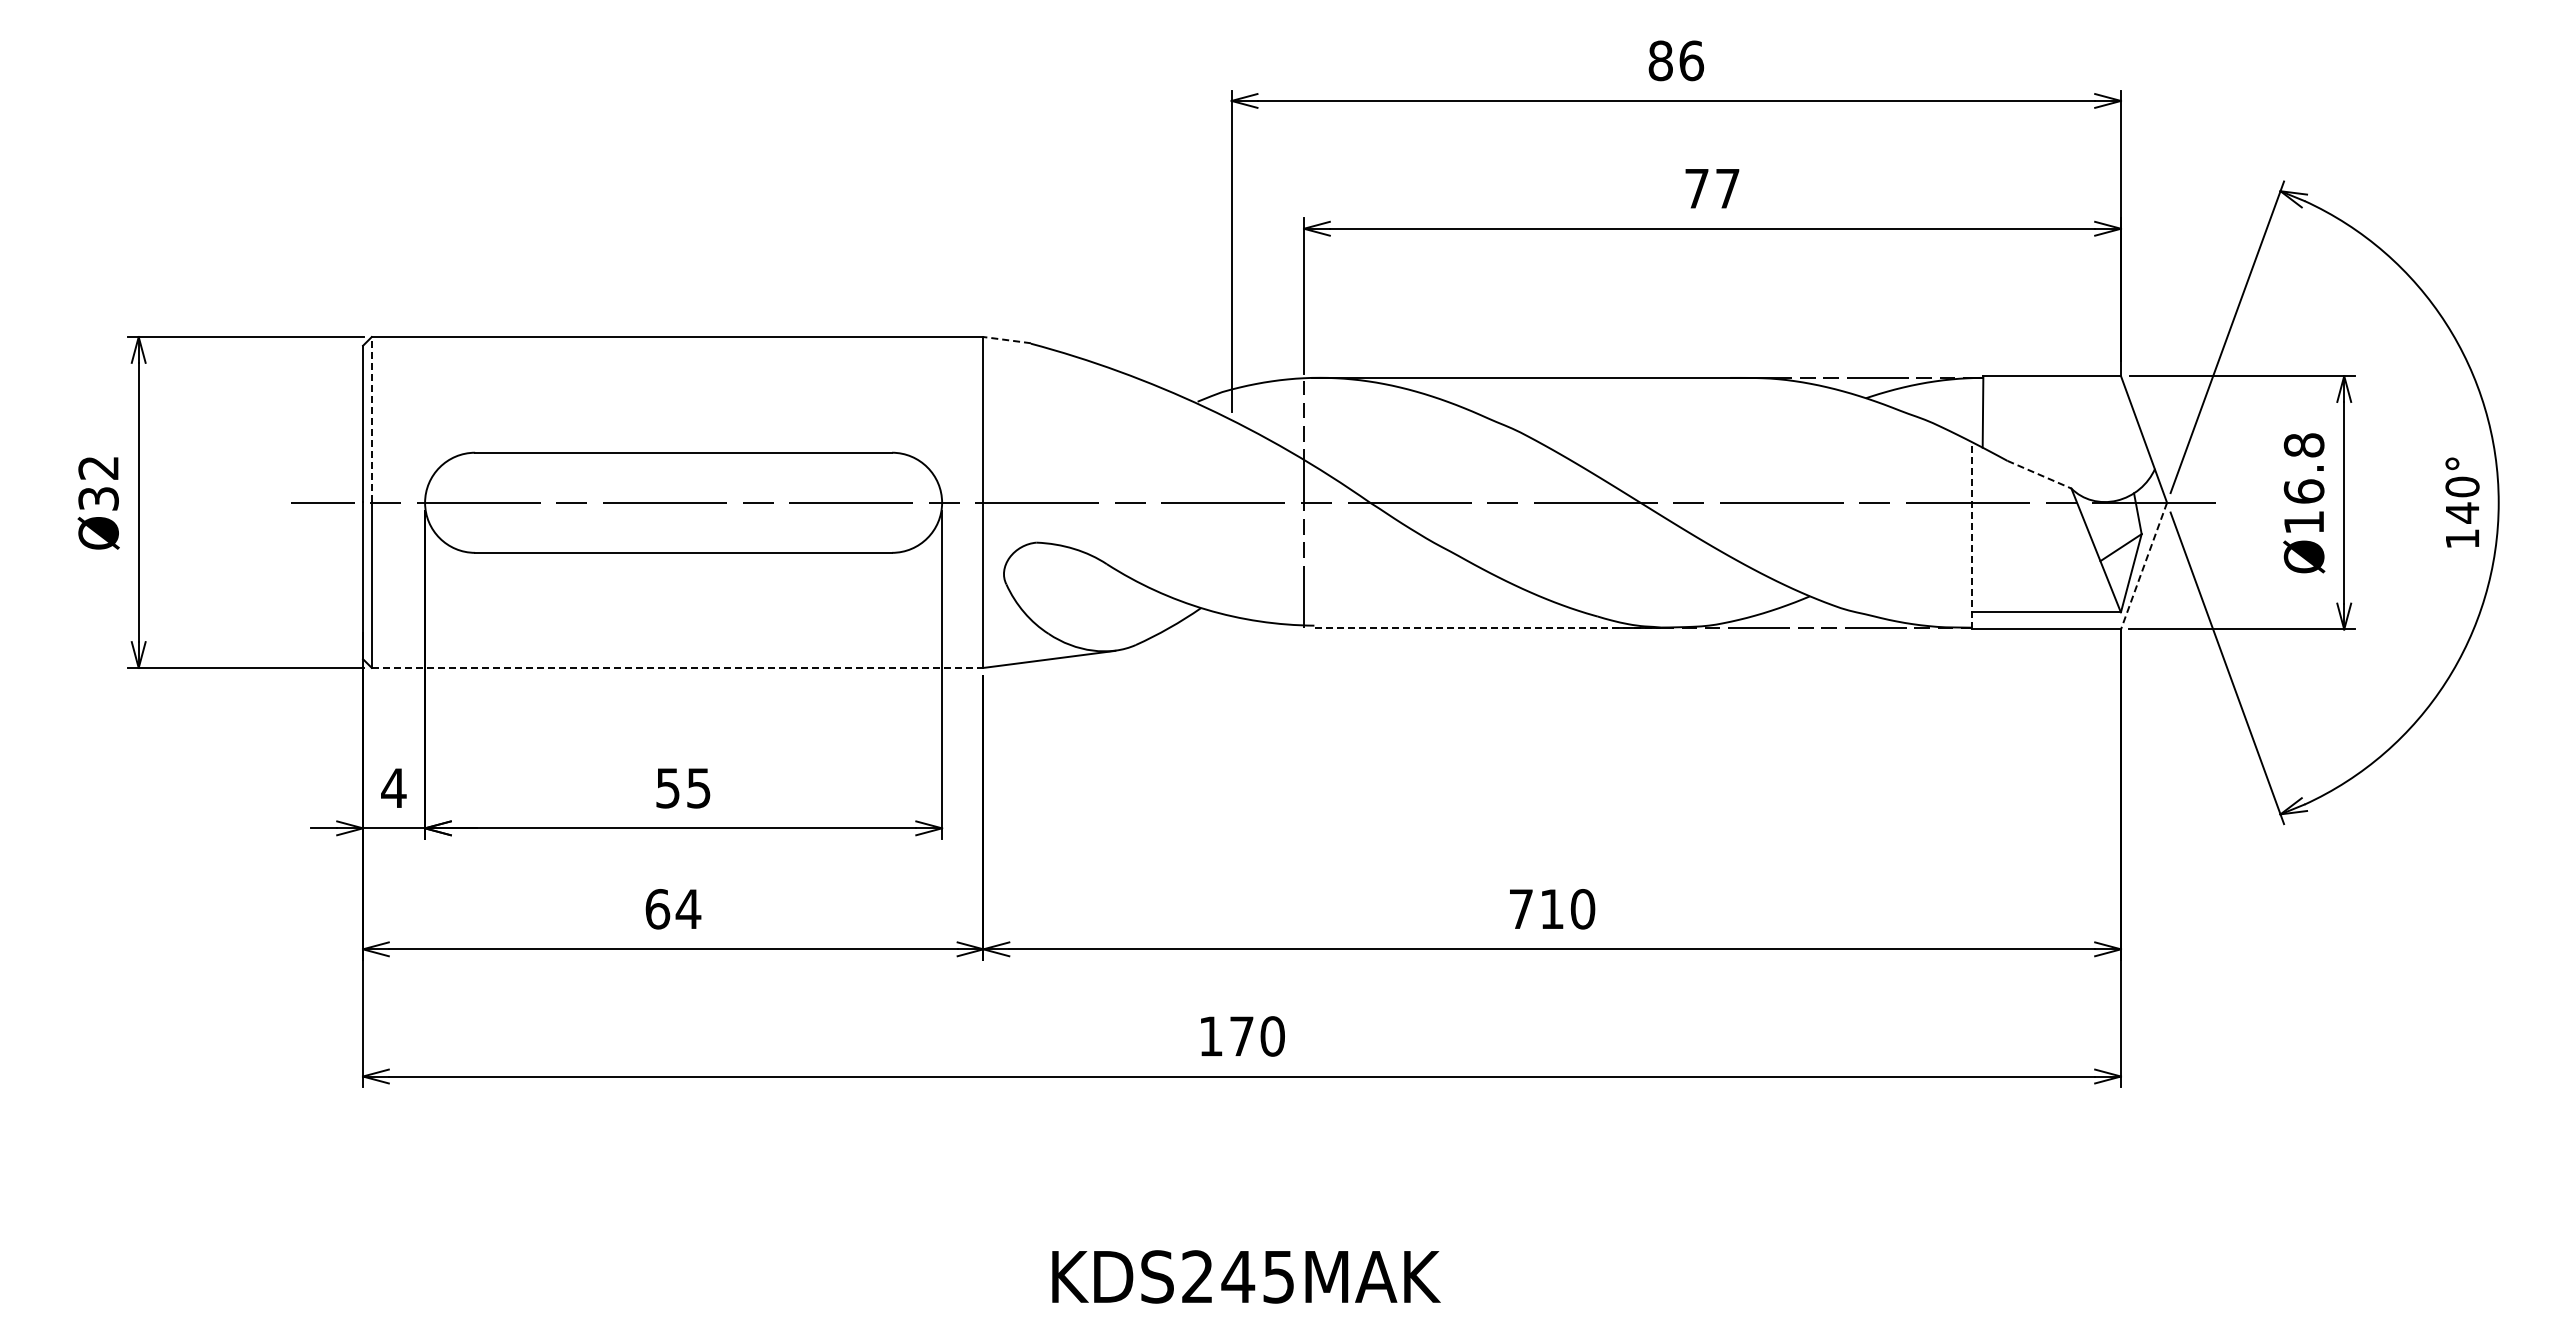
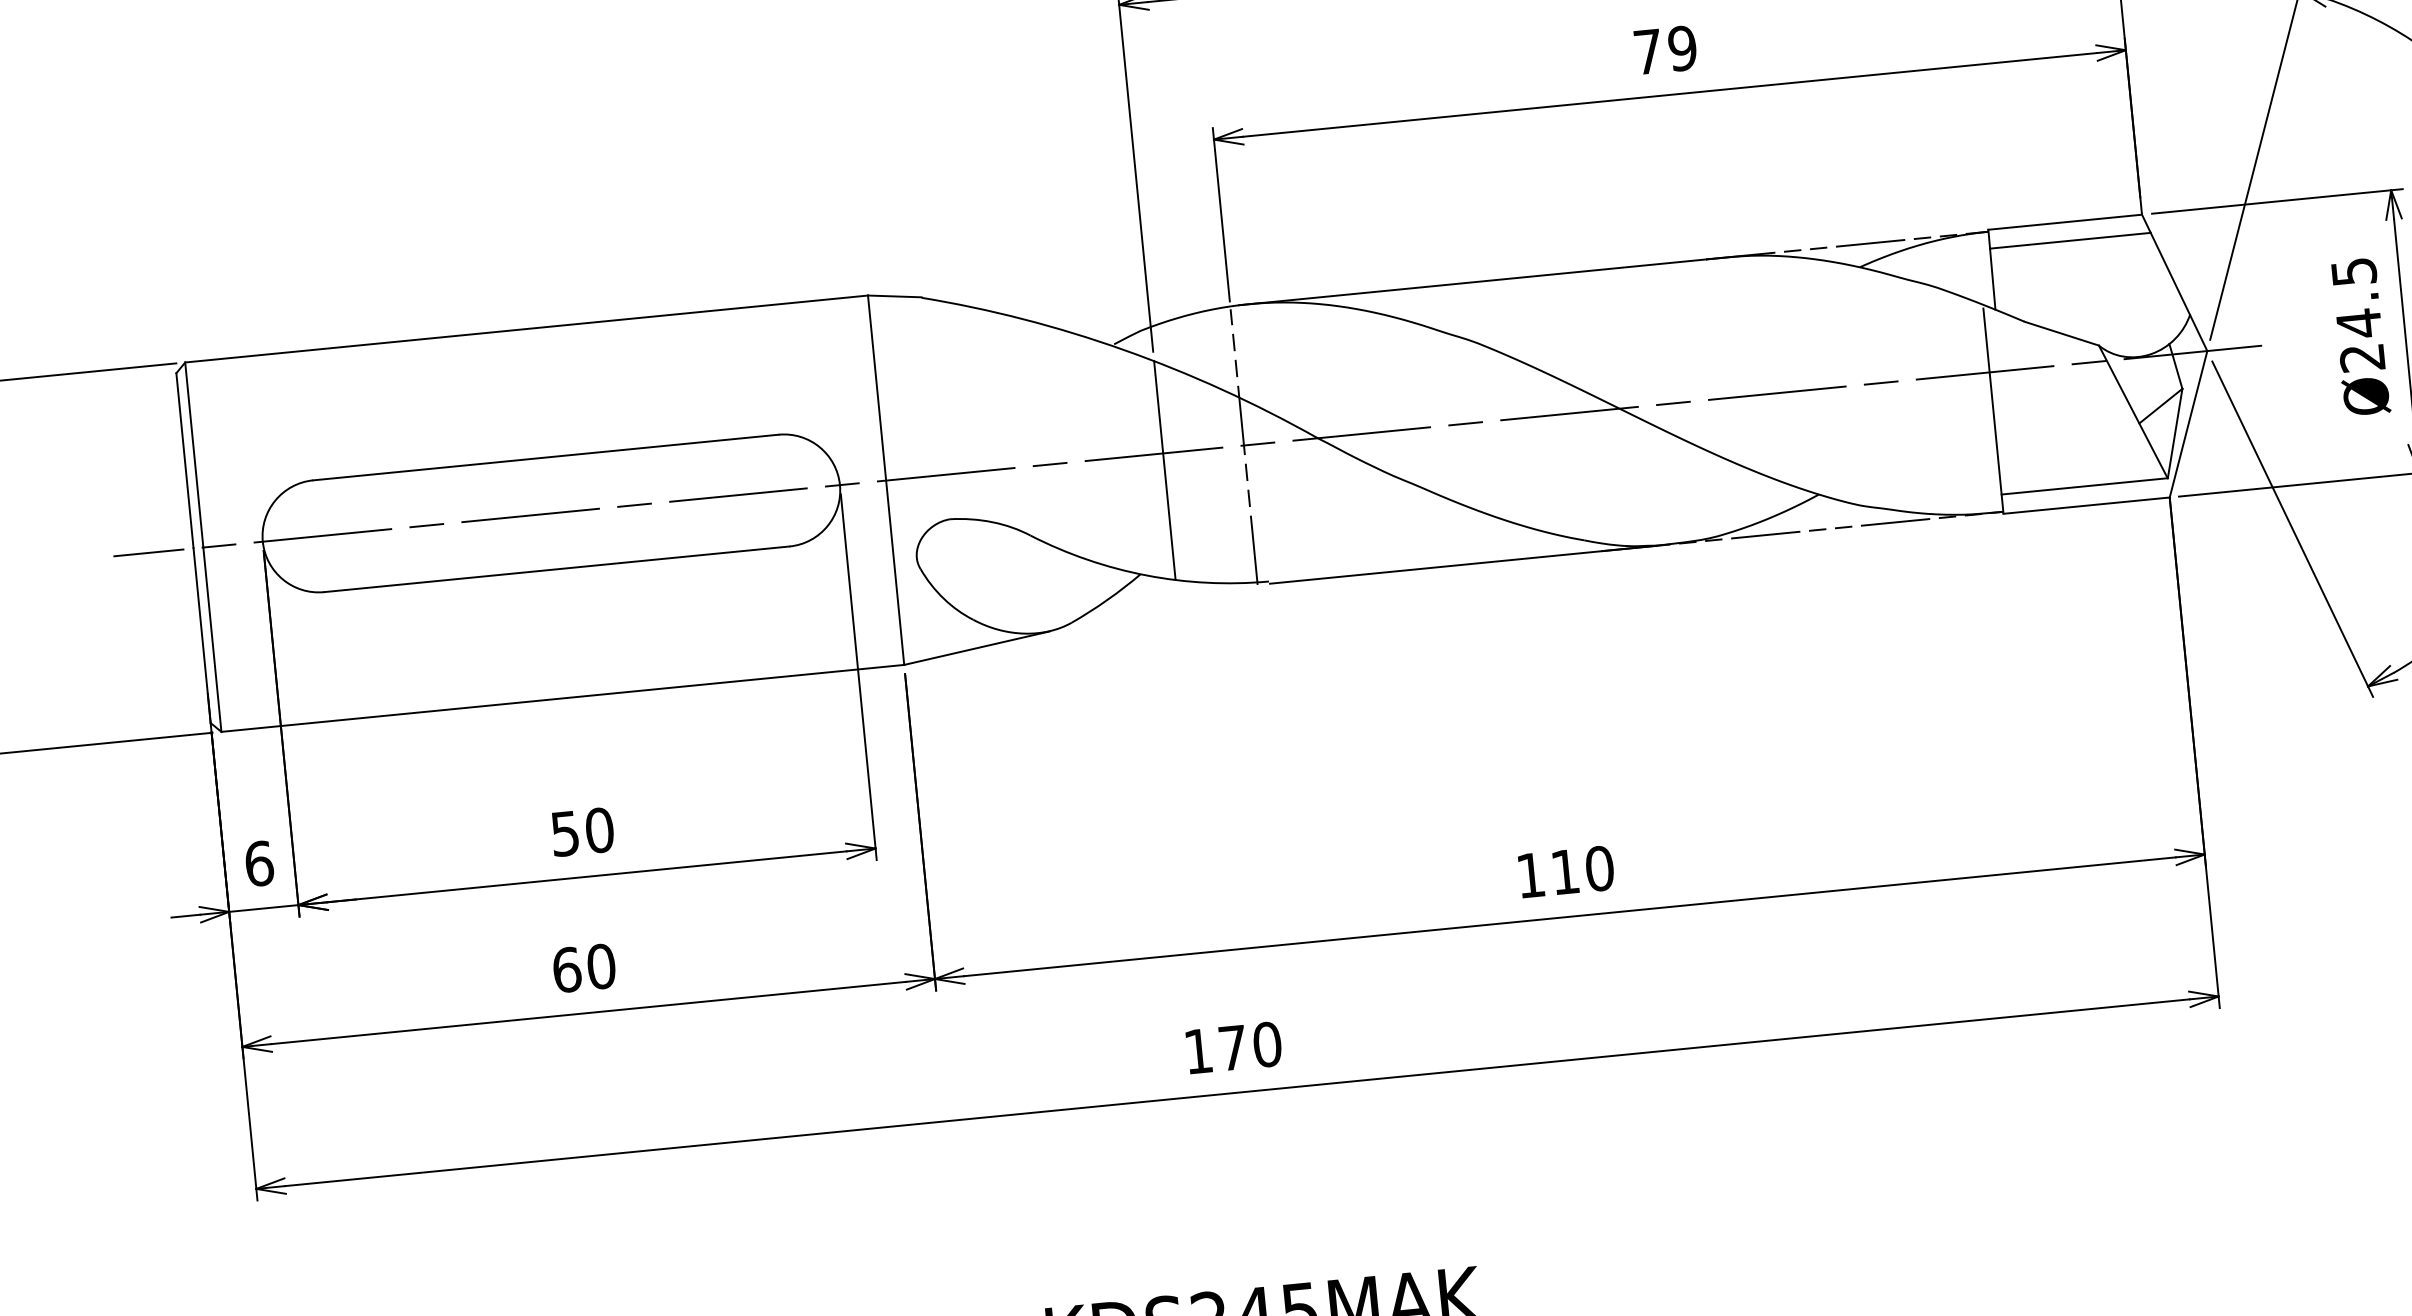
text: (1727, 188) -> (1682, 48), 77 -> 79
line: (1007, 340) -> (895, 296), dashed -> solid
line: (2055, 393) -> (2070, 241), added
line: (371, 419) -> (193, 454), dashed -> solid
line: (2039, 474) -> (2061, 333), dashed -> solid
text: (2303, 483) -> (2357, 314), Ø16.8 -> Ø24.5
line: (1231, 517) -> (1164, 469), added
line: (1972, 537) -> (1993, 411), dashed -> solid
line: (2143, 566) -> (2187, 424), dashed -> solid
line: (1488, 627) -> (1463, 564), dashed -> solid
line: (677, 667) -> (562, 697), dashed -> solid
text: (393, 788) -> (258, 864), 4 -> 6
text: (698, 788) -> (599, 830), 55 -> 50
text: (1521, 908) -> (1531, 874), 710 -> 110
text: (688, 909) -> (601, 966), 64 -> 60

